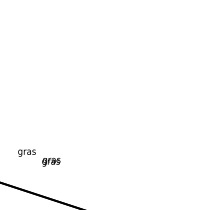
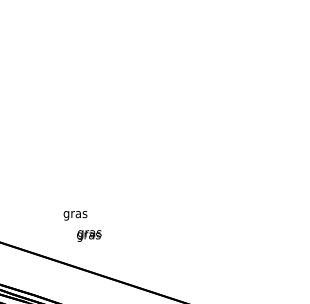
text: (51, 161) -> (89, 235), moved

